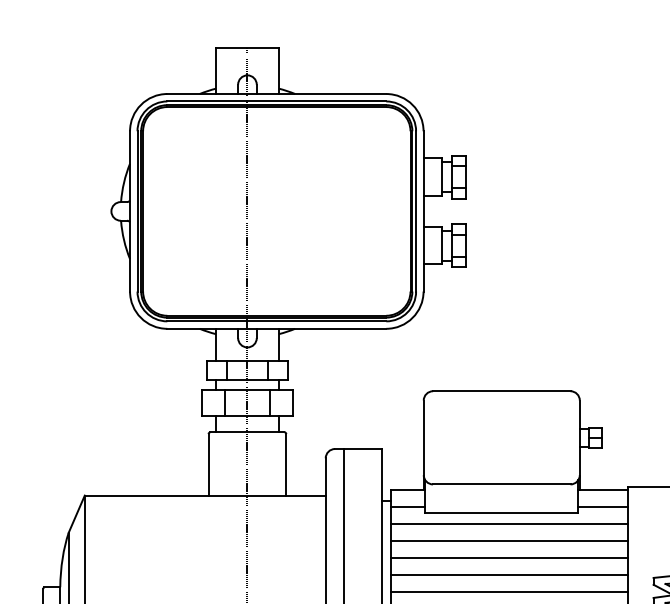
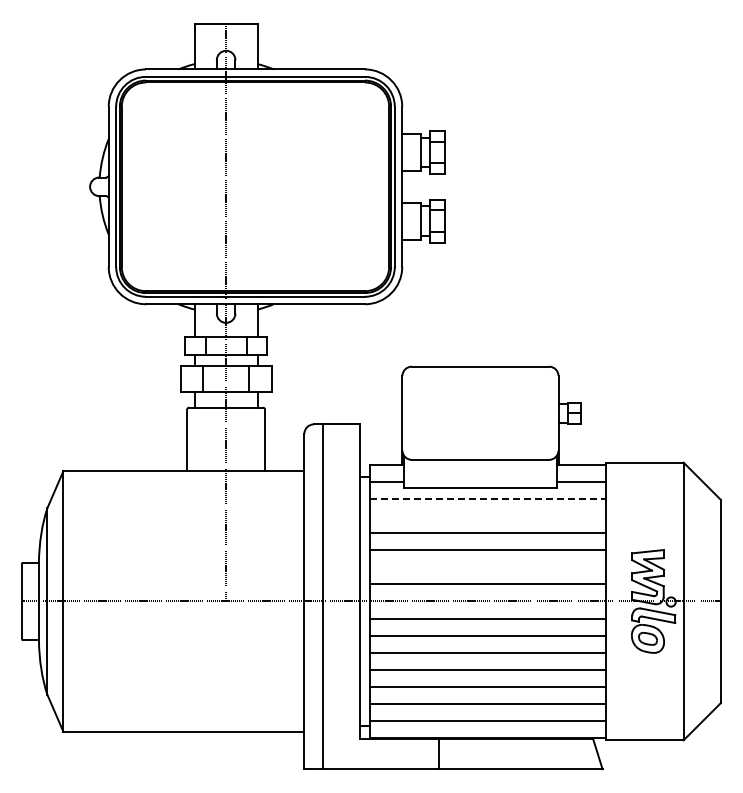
line: (509, 524) -> (488, 499), solid -> dashed
line: (508, 541) -> (487, 516), removed
line: (508, 592) -> (487, 567), removed

